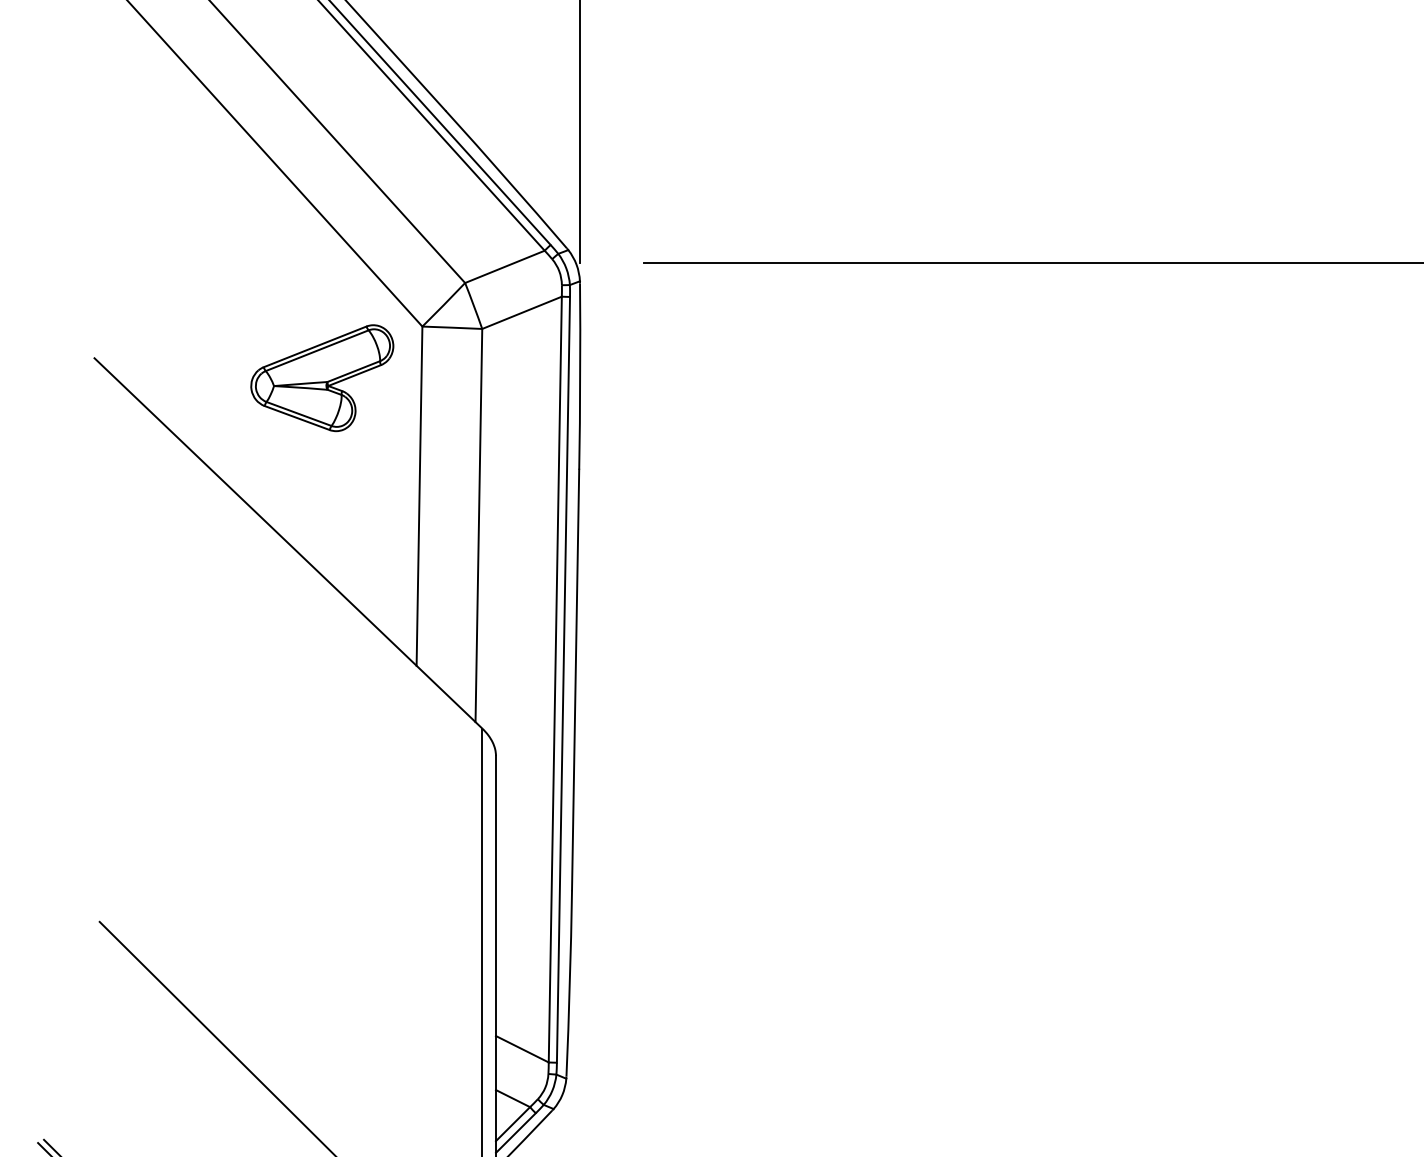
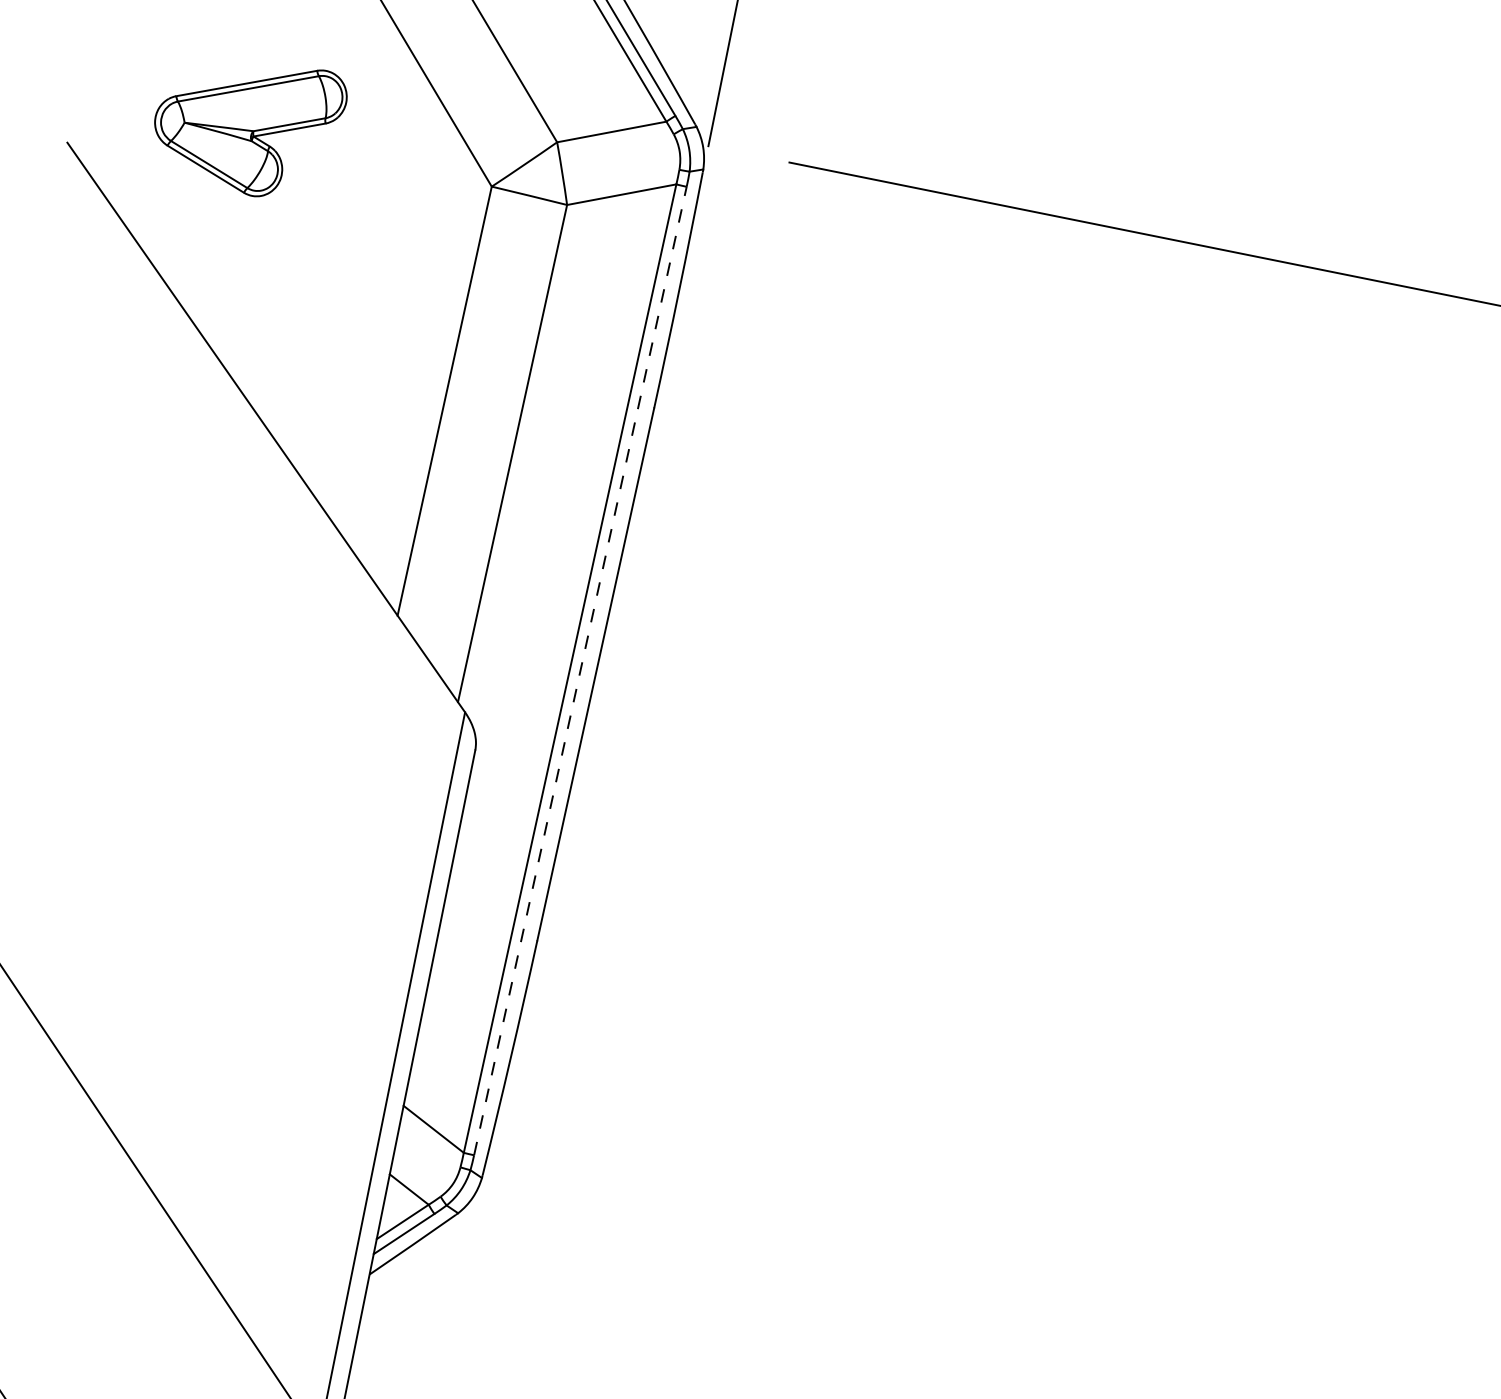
part: (322, 378) -> (248, 125), moved
line: (563, 679) -> (580, 670), solid -> dashed

